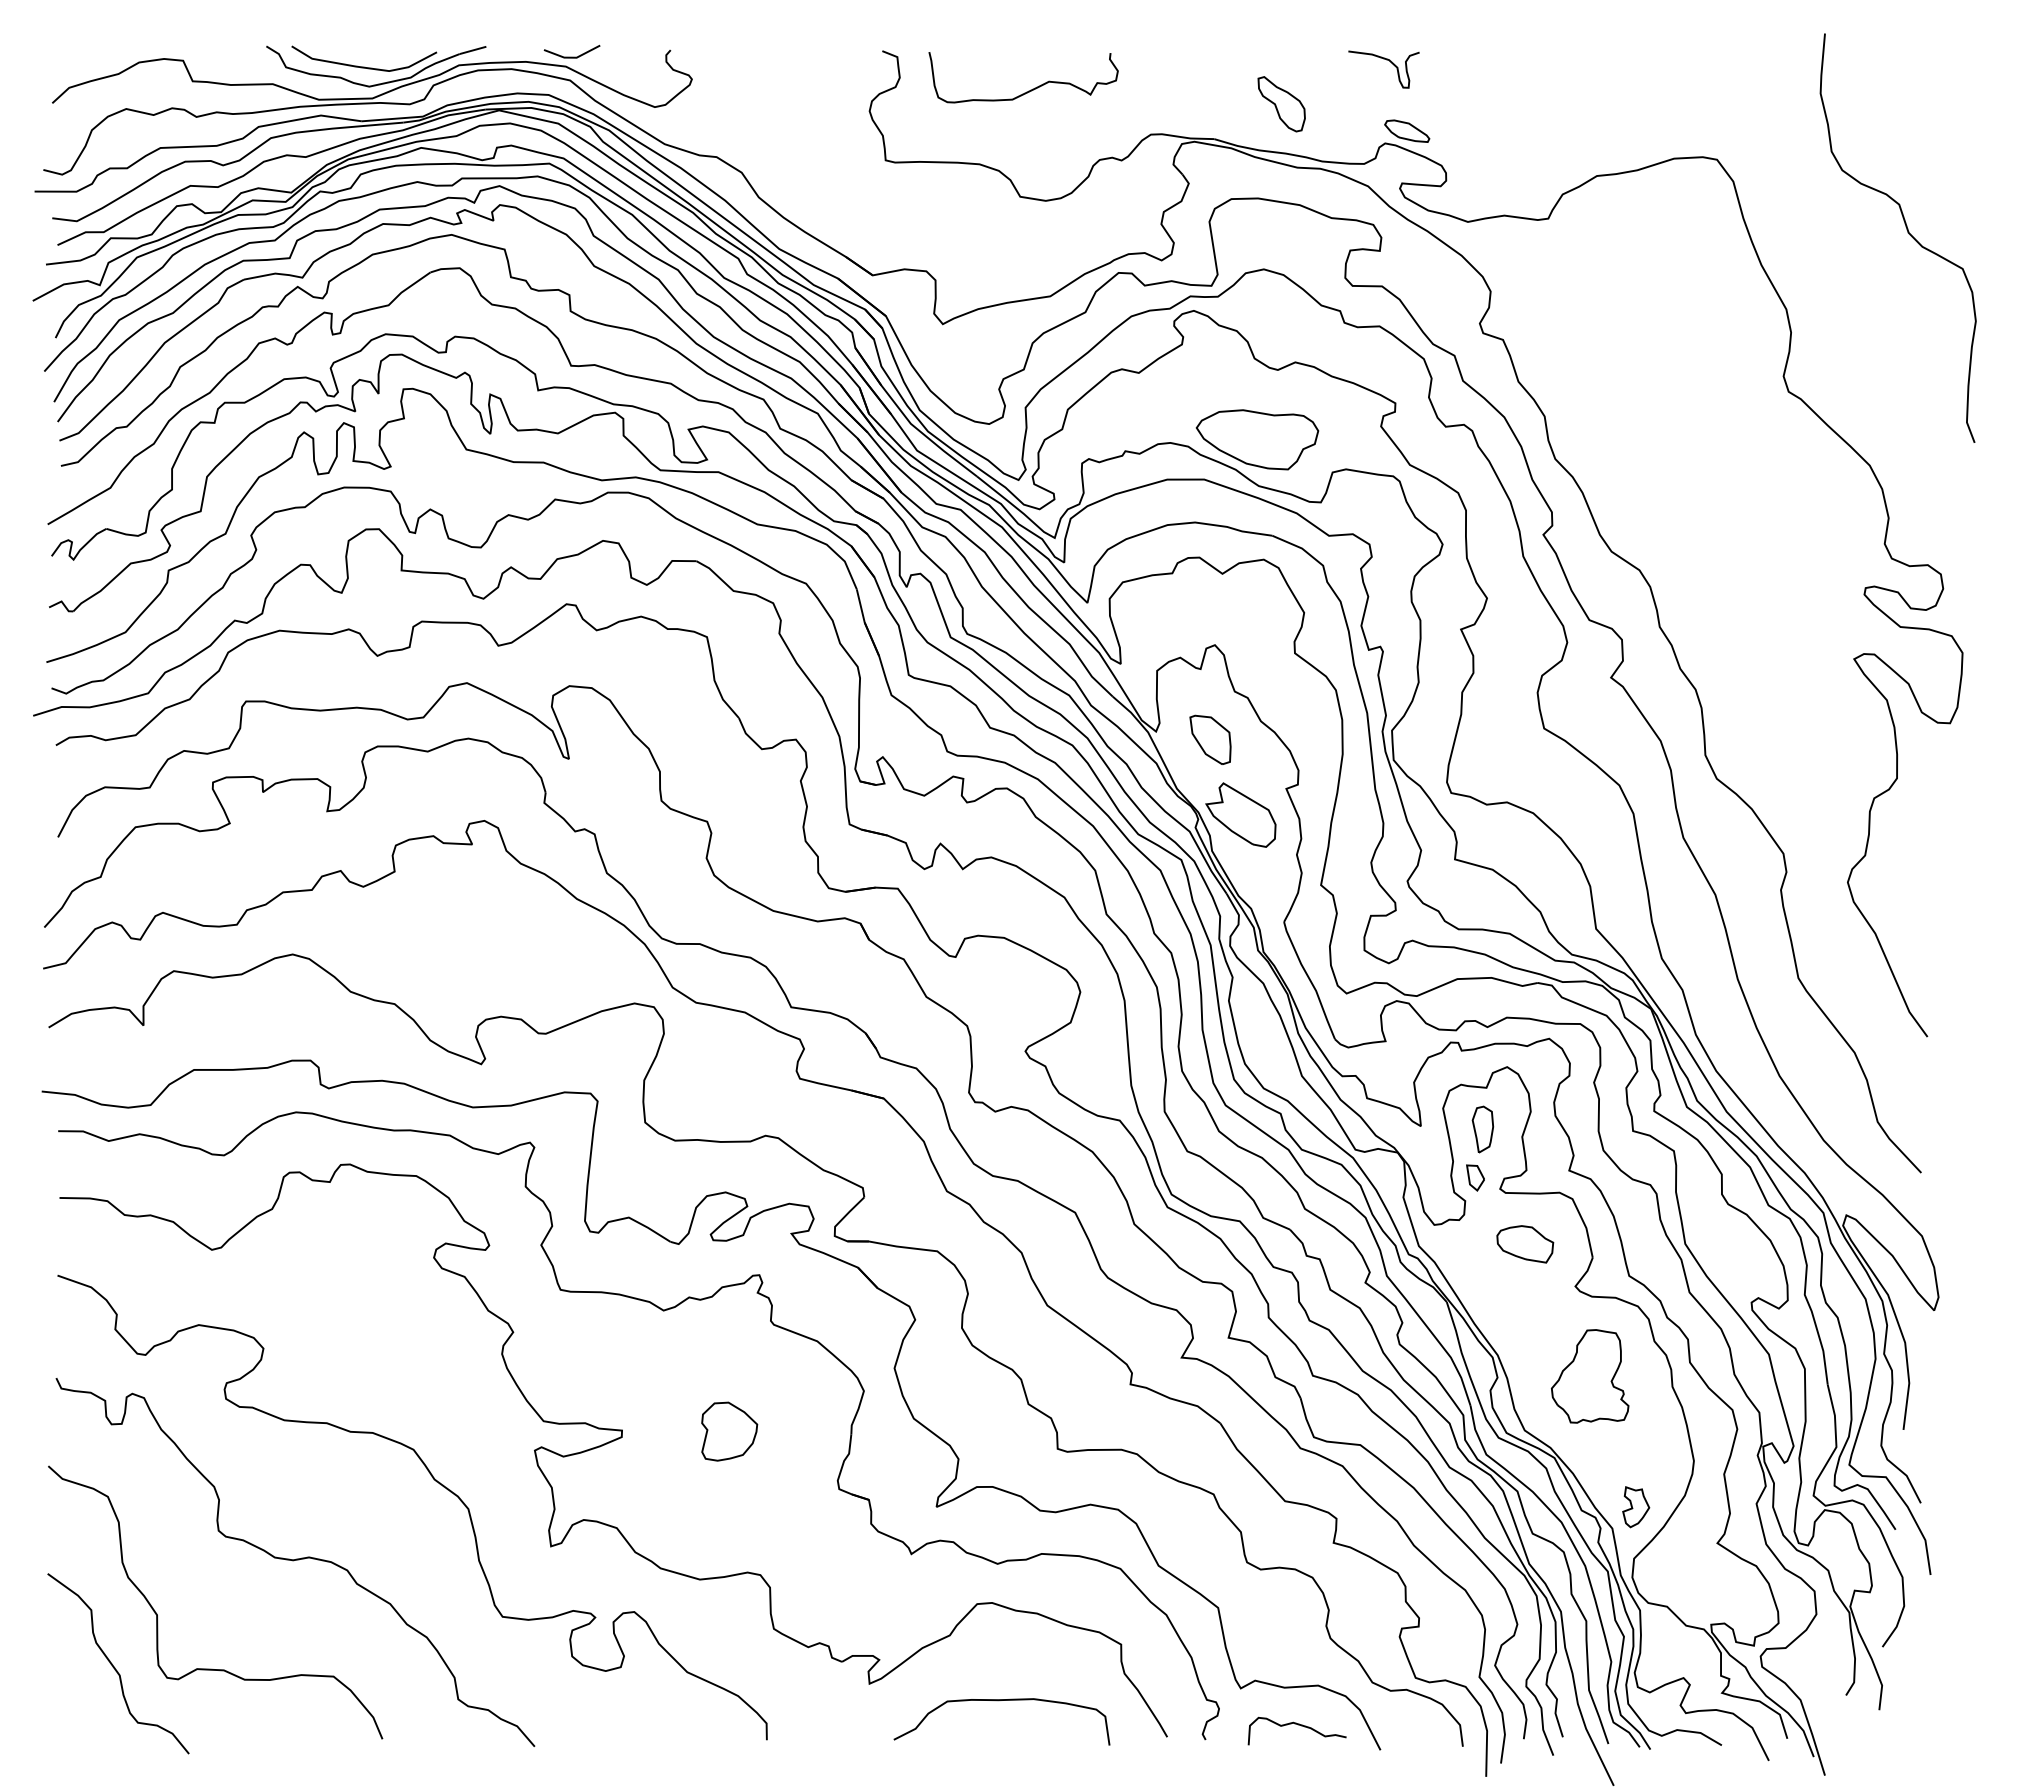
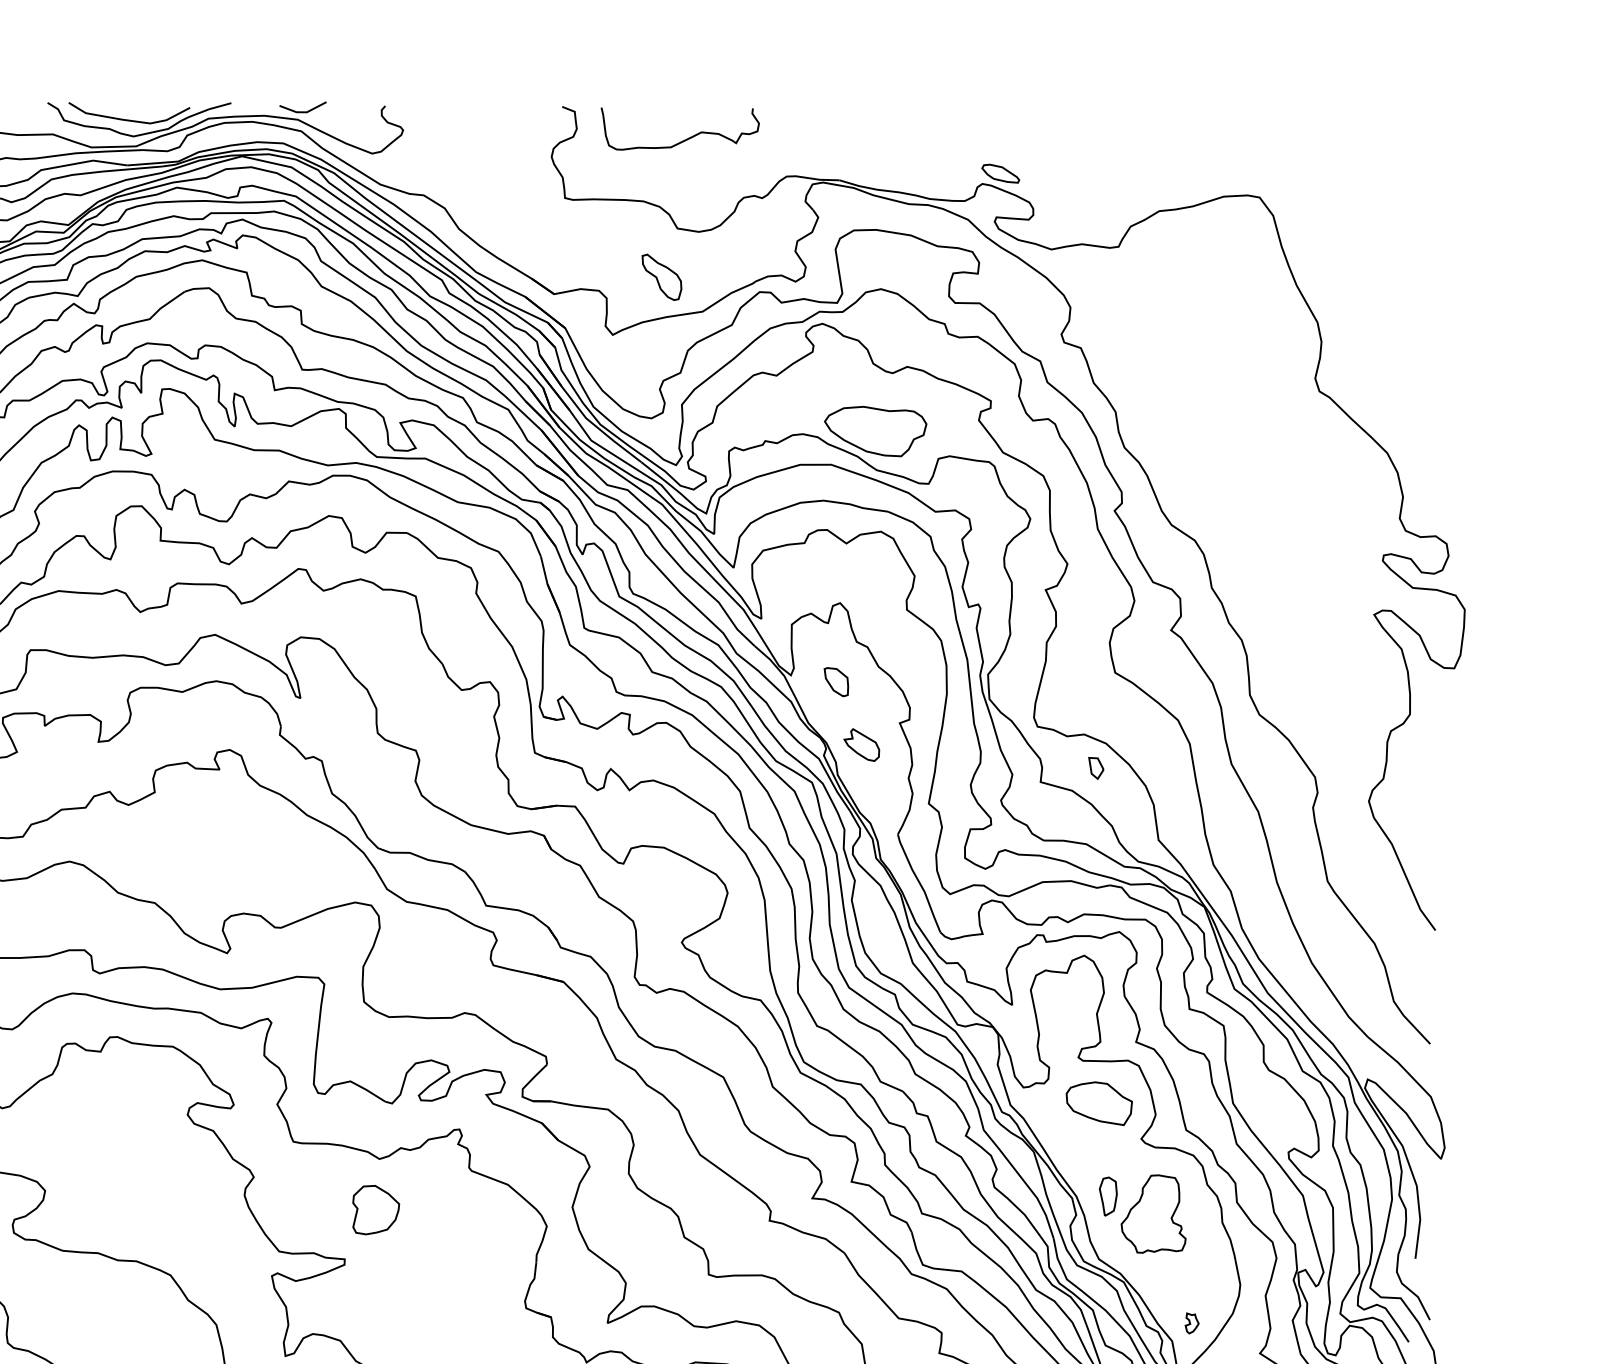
curve: (1386, 60) -> (983, 114), removed
part: (1281, 104) -> (661, 277), moved
curve: (1907, 232) -> (1418, 258), removed
part: (1210, 739) -> (836, 681), size x0.7
part: (1240, 814) -> (861, 744), size x0.6
part: (1482, 1129) -> (1107, 1196), moved
part: (1475, 1177) -> (1096, 767), moved
part: (1525, 1244) -> (1099, 1103), size x1.4
part: (729, 1431) -> (376, 1209), moved
part: (1636, 1507) -> (1192, 1323), size x0.6

